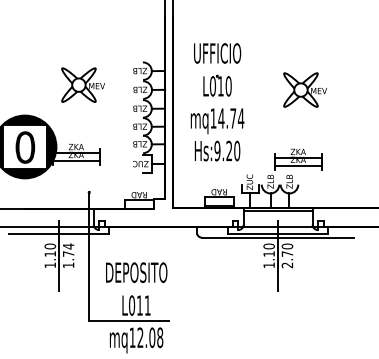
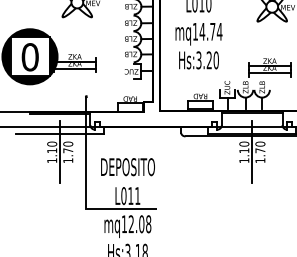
text: (217, 150) -> (198, 59), Hs:9.20 -> Hs:3.20
line: (58, 212) -> (59, 114), added
text: (68, 246) -> (68, 144), 1.74 -> 1.70
text: (286, 265) -> (259, 160), 2.70 -> 1.70

